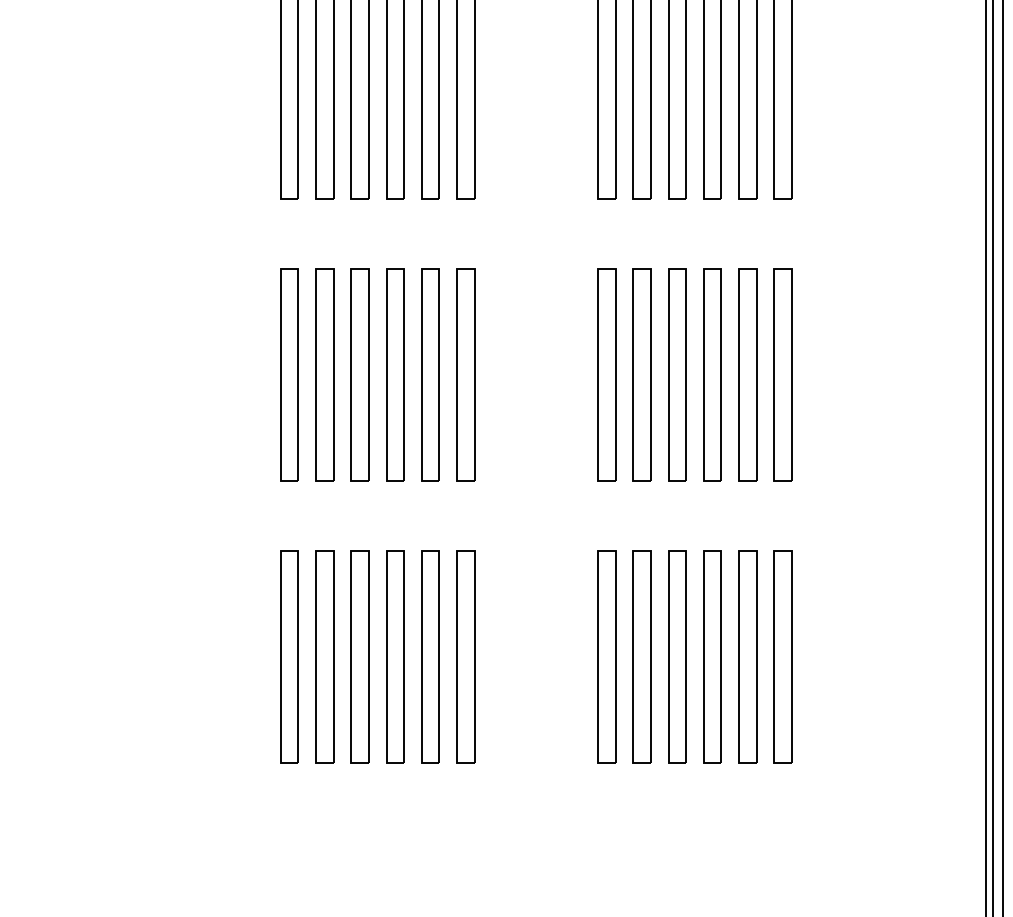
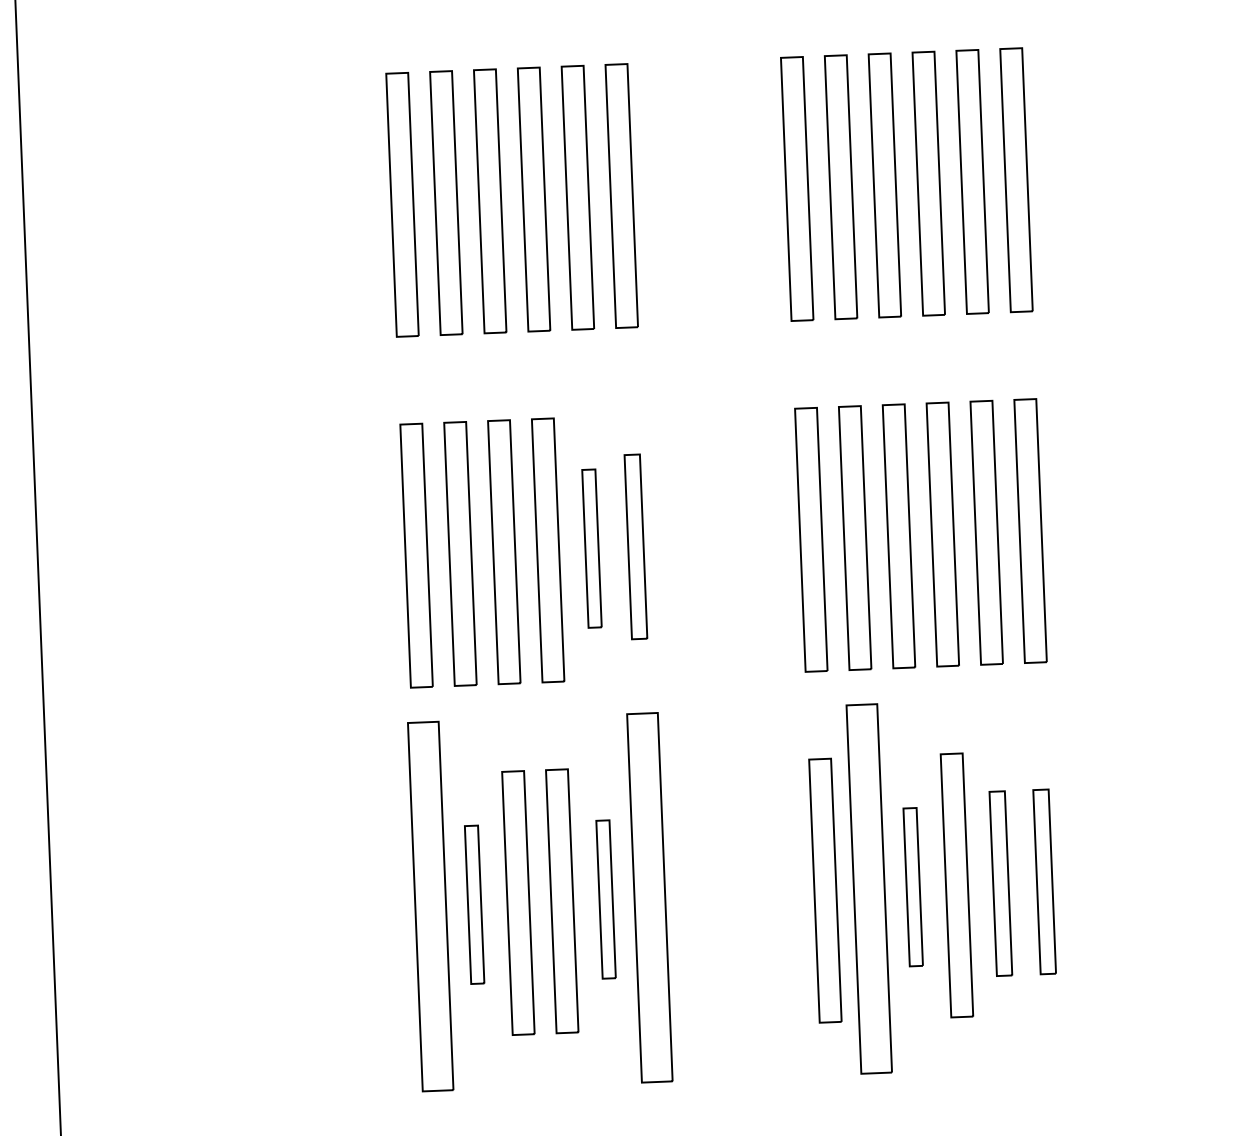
part: (430, 374) -> (591, 548), size x0.6
part: (465, 374) -> (635, 546), size x0.7
part: (289, 656) -> (430, 905), size x1.4
part: (324, 656) -> (474, 904), size x0.6
part: (430, 656) -> (606, 898), size x0.6
part: (465, 656) -> (649, 897), size x1.4
part: (641, 656) -> (868, 888), size x1.4
part: (677, 656) -> (913, 886), size x0.6
part: (747, 656) -> (1000, 883), size x0.7
part: (782, 656) -> (1043, 881), size x0.7

